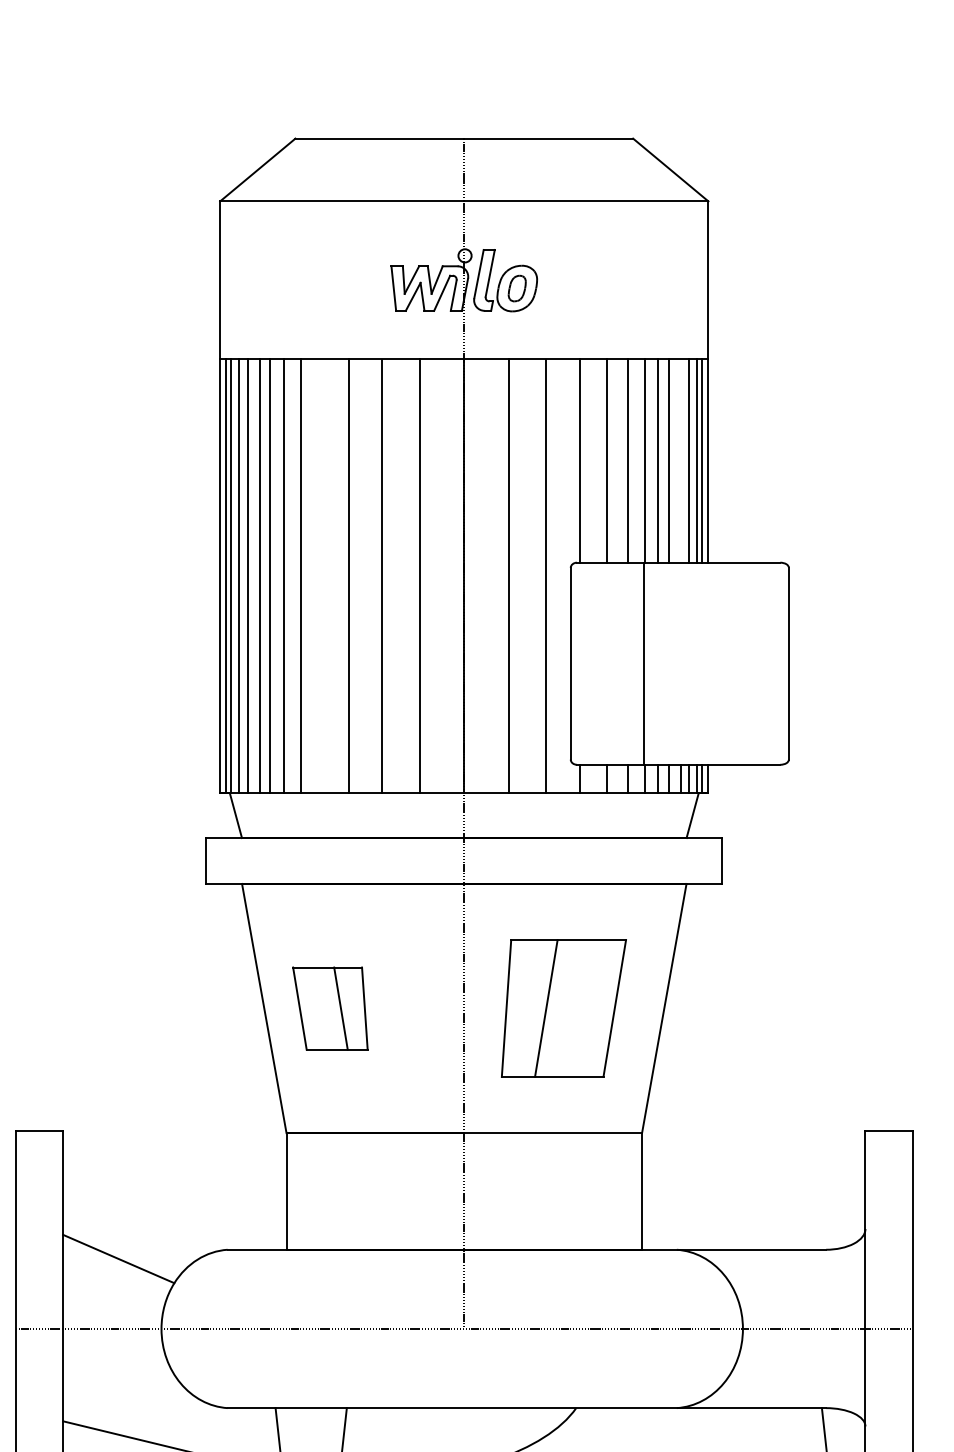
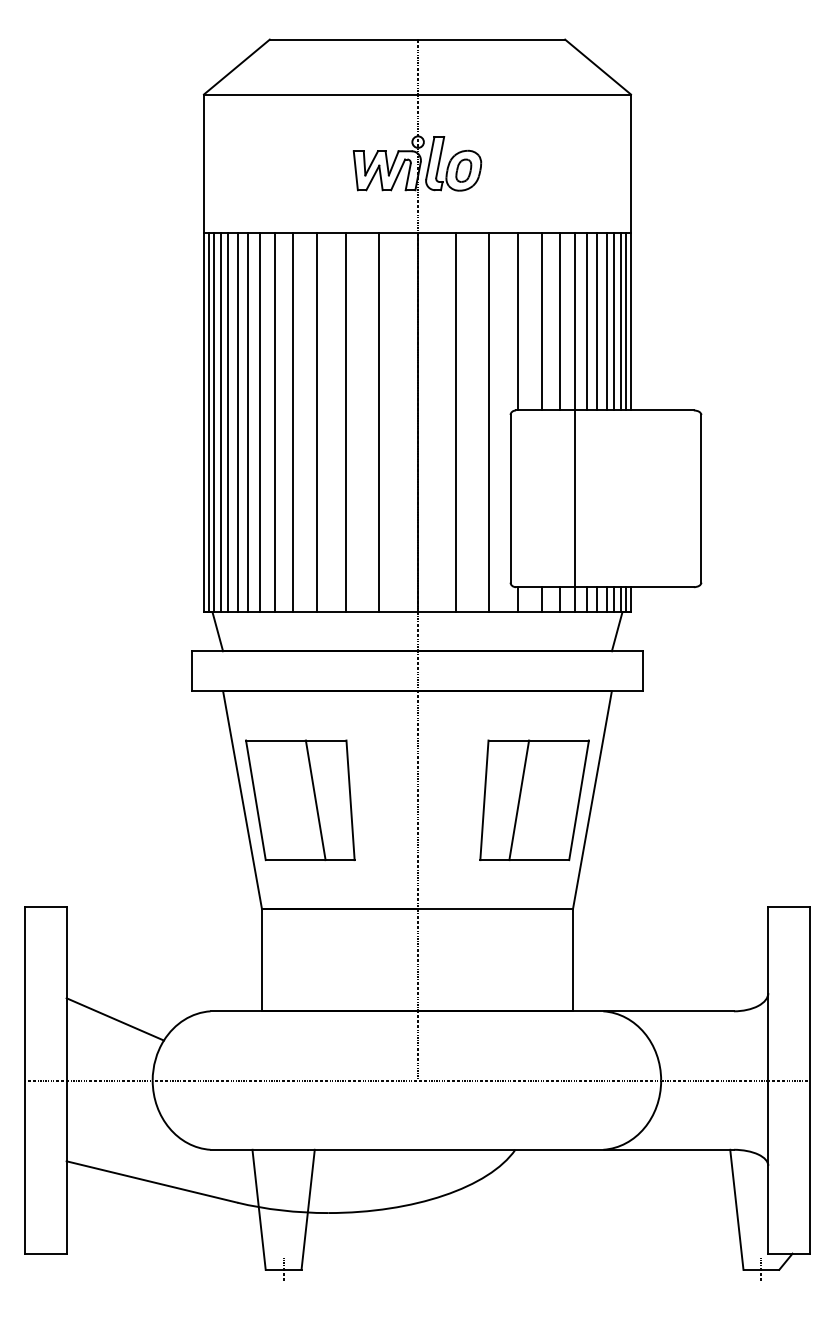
line: (680, 460) -> (606, 321), added
line: (321, 576) -> (292, 422), added
part: (330, 1008) -> (300, 800), size x1.67
part: (563, 1008) -> (534, 800), moved

